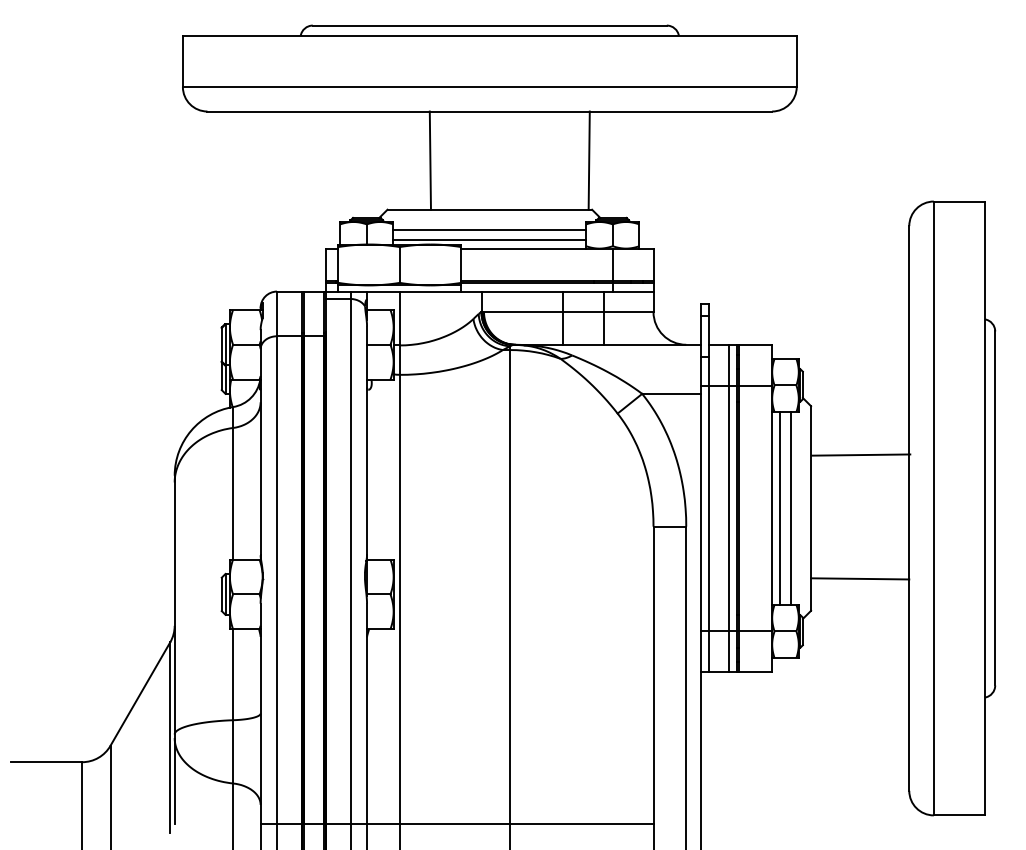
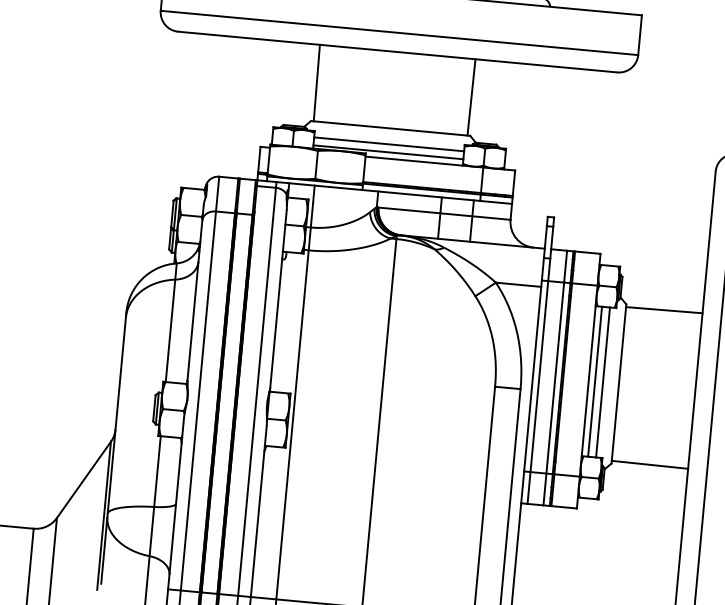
line: (429, 160) -> (316, 82), moved
line: (861, 454) -> (664, 309), moved
line: (860, 578) -> (650, 464), moved

